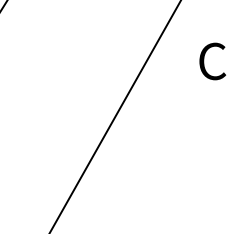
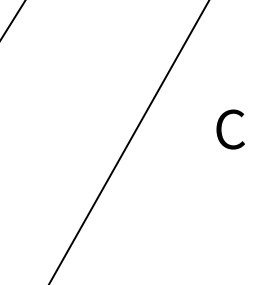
text: (212, 61) -> (230, 129), moved

